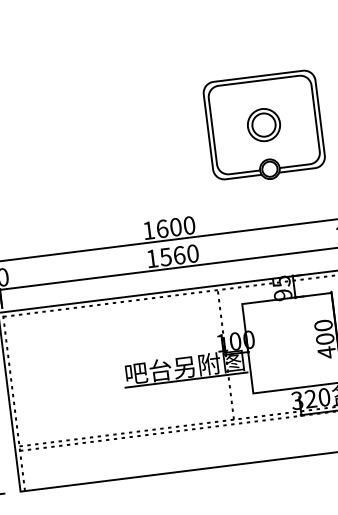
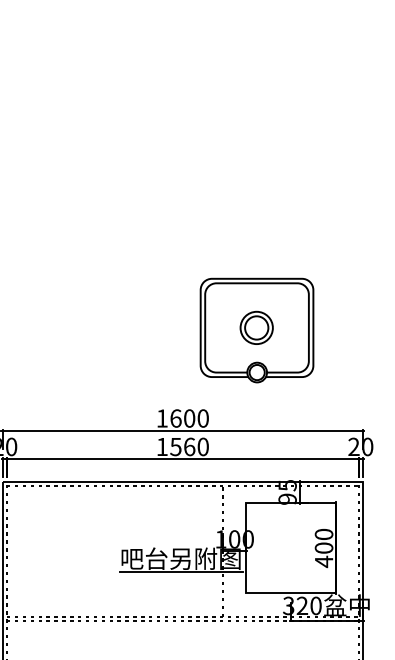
part: (264, 127) -> (256, 330), moved

